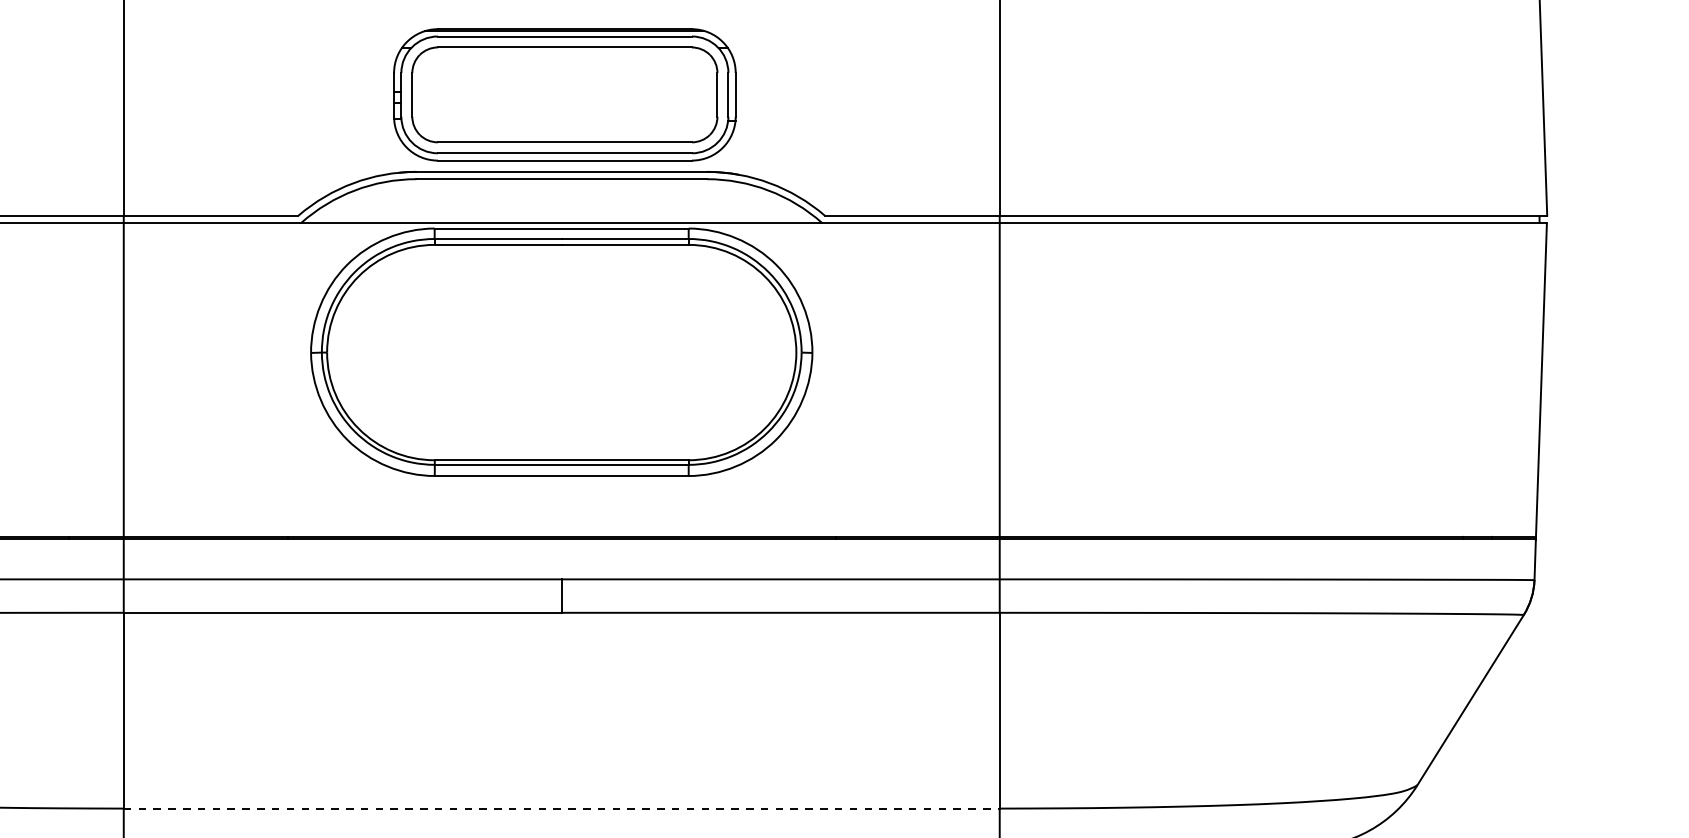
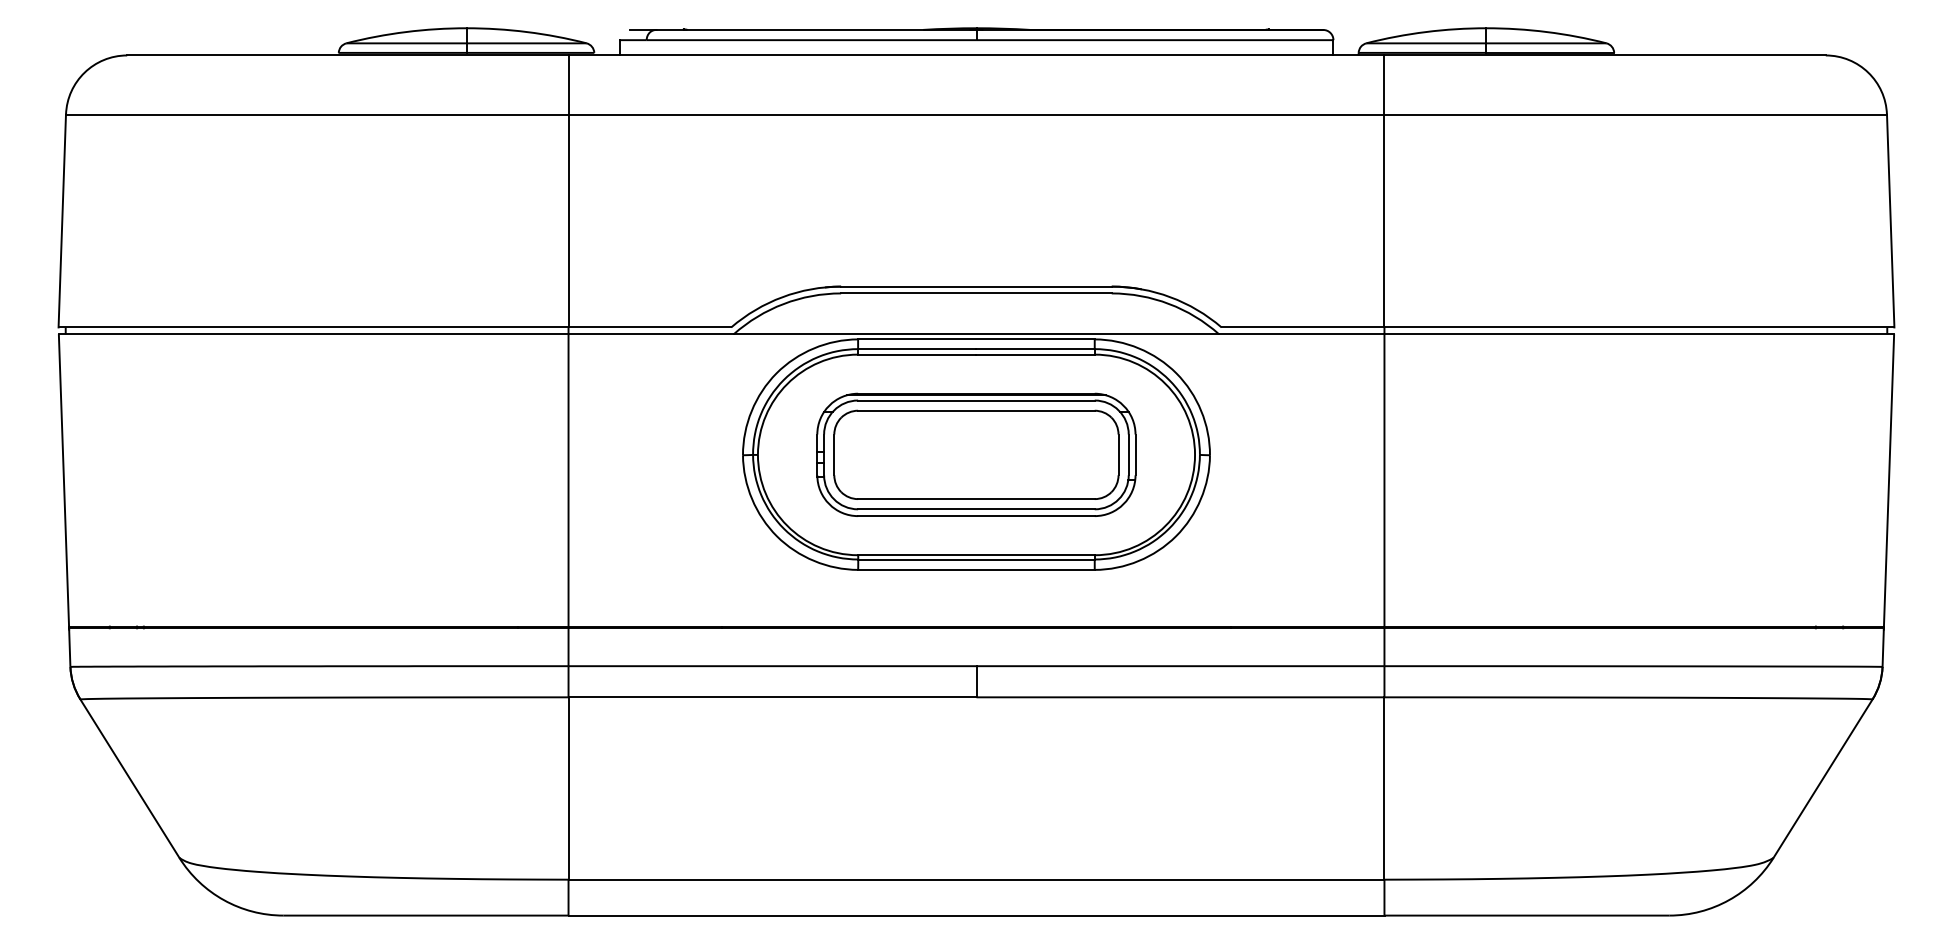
part: (564, 94) -> (976, 454), moved
line: (561, 808) -> (976, 879), dashed -> solid

